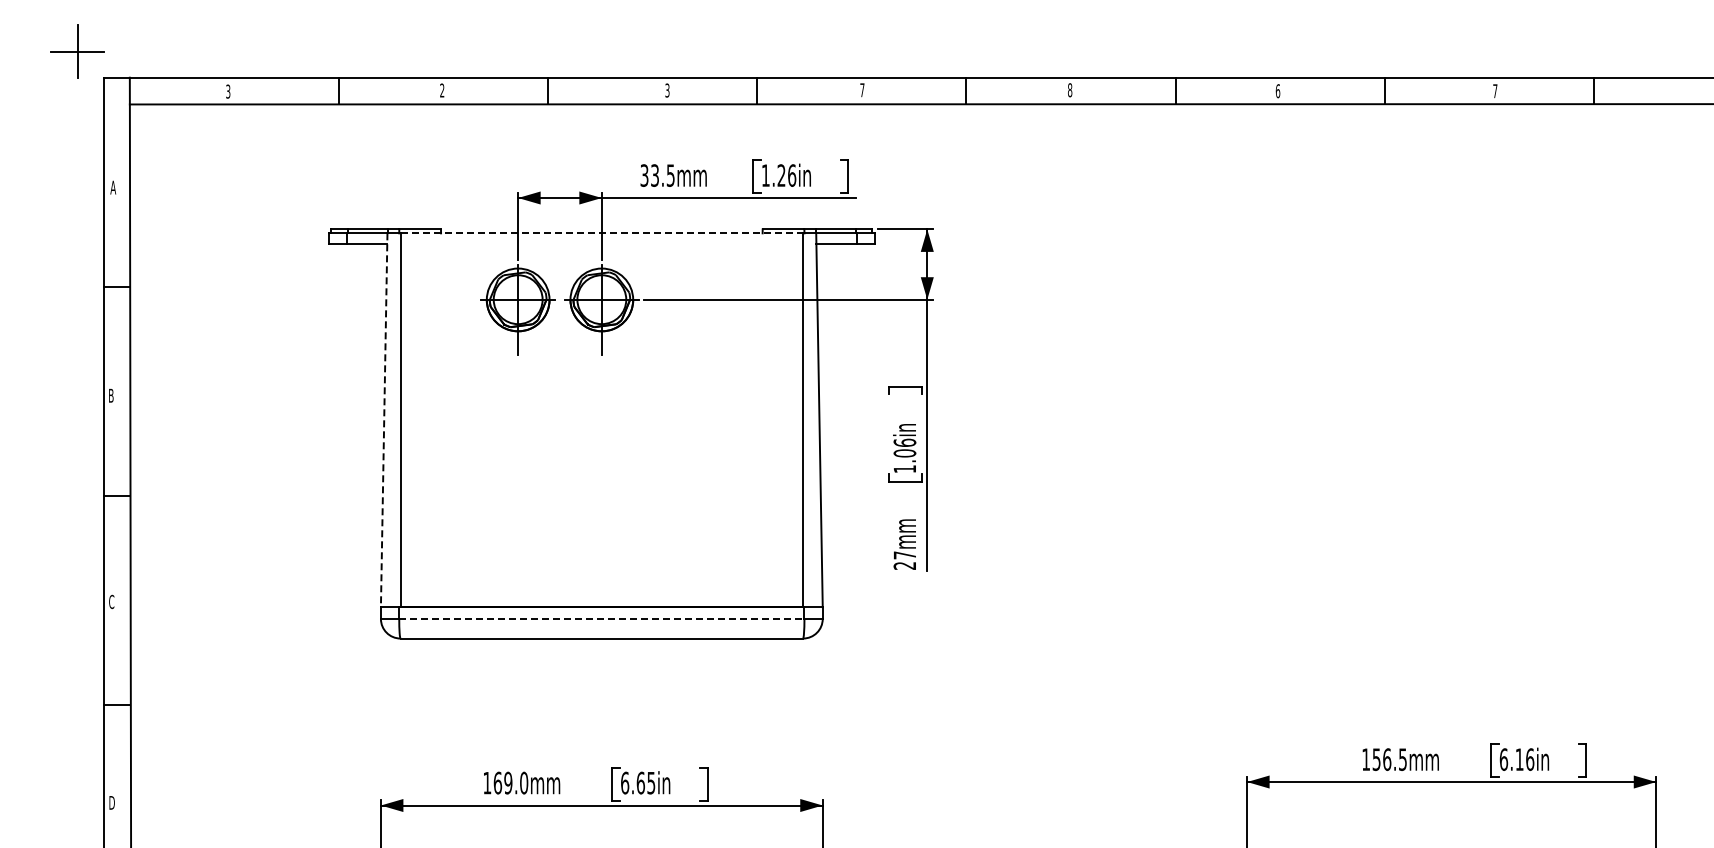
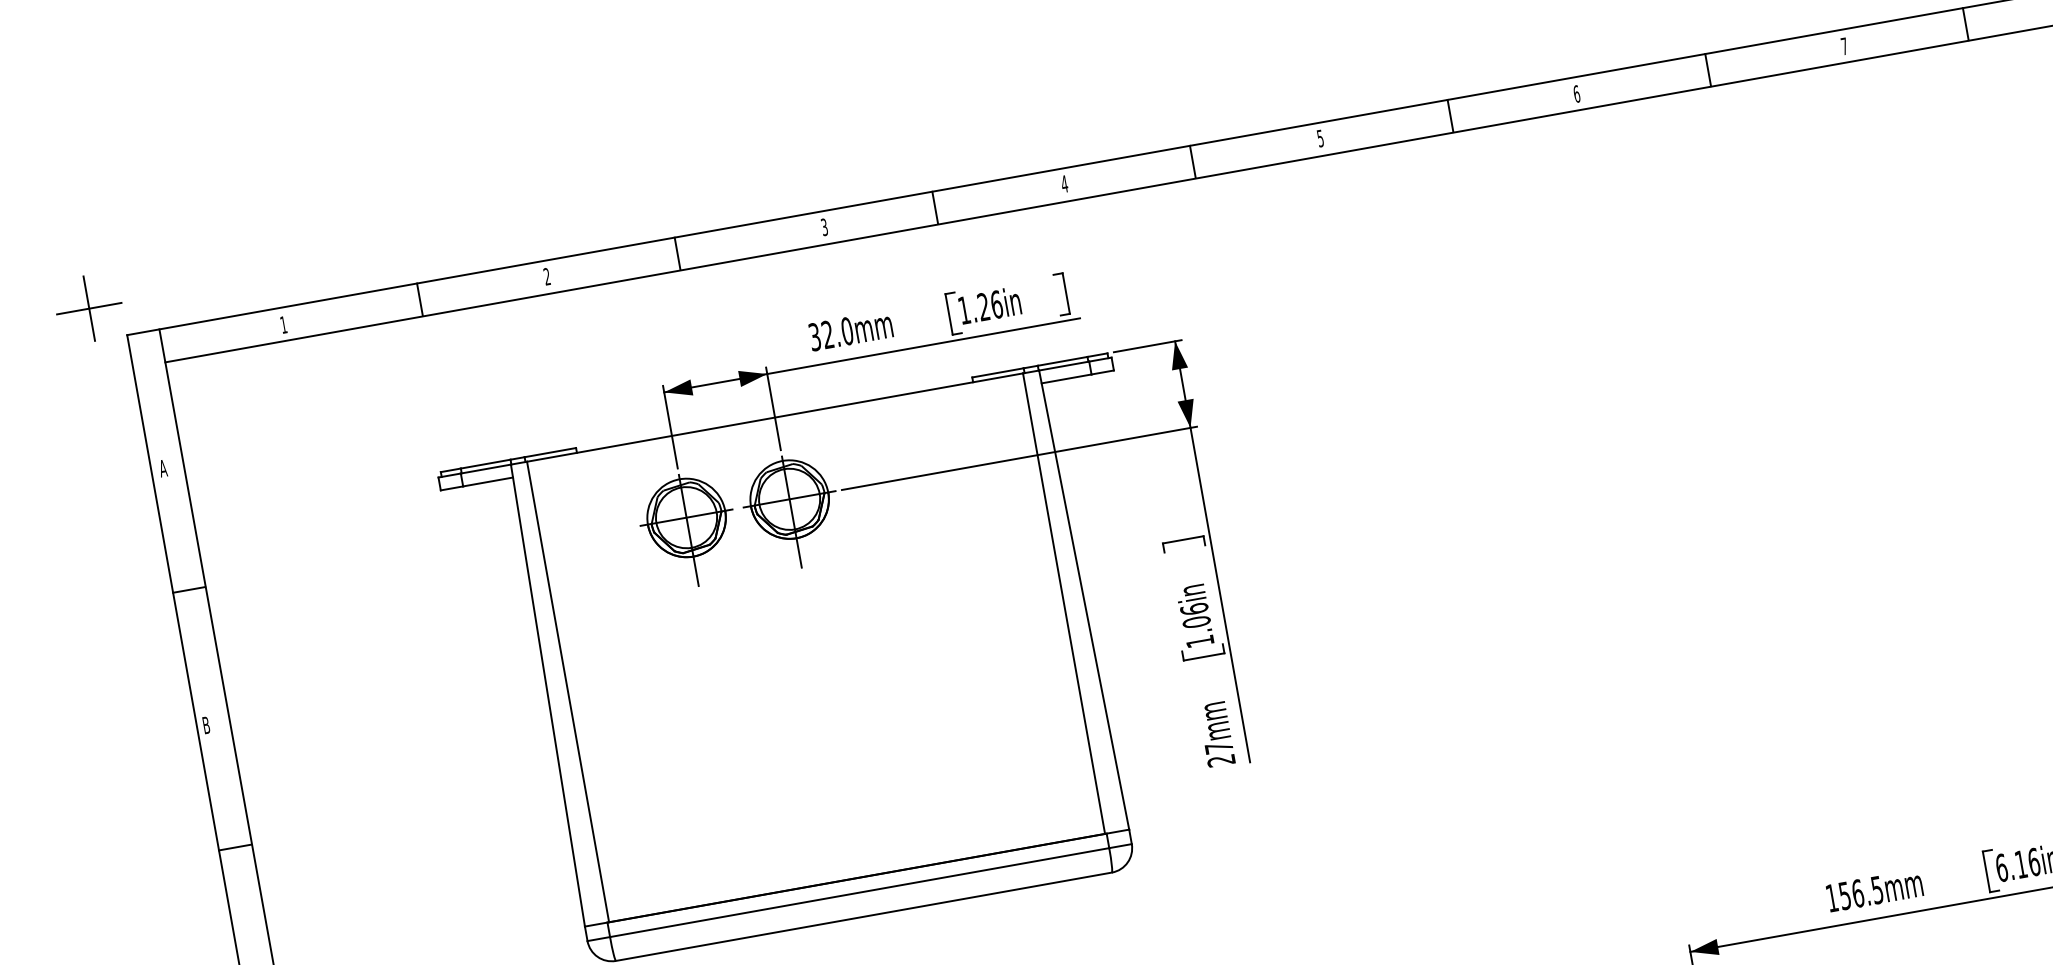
text: (862, 90) -> (1064, 184), 7 -> 4
text: (1070, 90) -> (1321, 138), 8 -> 5
text: (228, 91) -> (283, 324), 3 -> 1
text: (662, 175) -> (837, 333), 33.5mm -> 32.0mm
line: (602, 233) -> (775, 417), dashed -> solid
line: (384, 420) -> (548, 695), dashed -> solid
line: (601, 618) -> (859, 892), dashed -> solid

